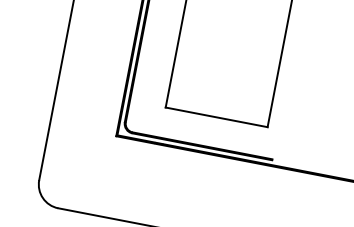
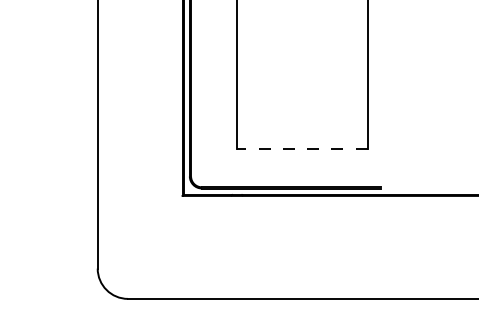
line: (216, 117) -> (301, 148), solid -> dashed

